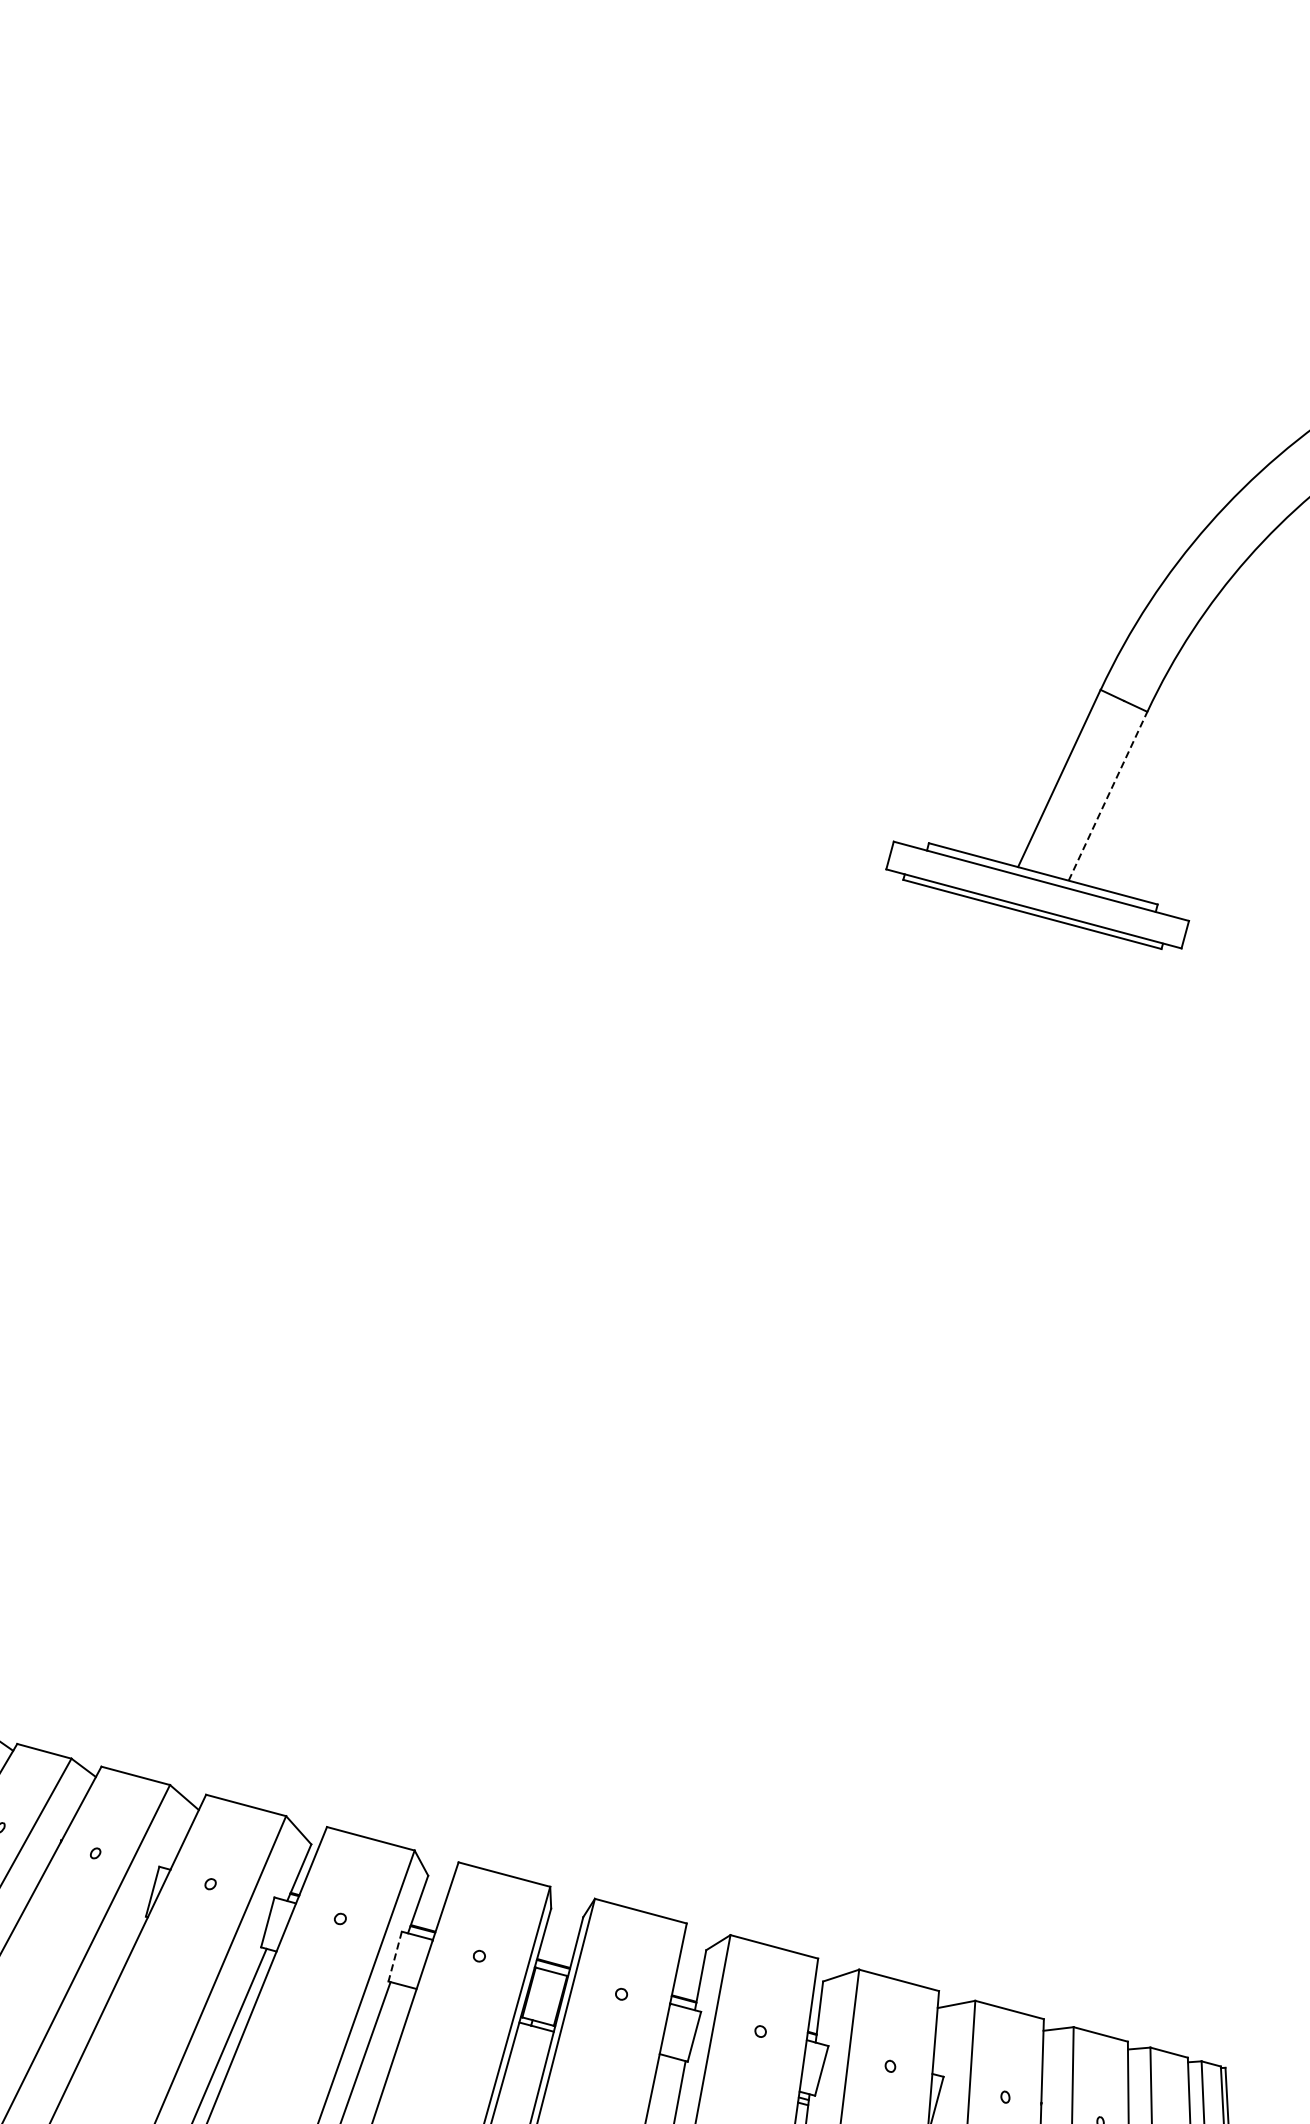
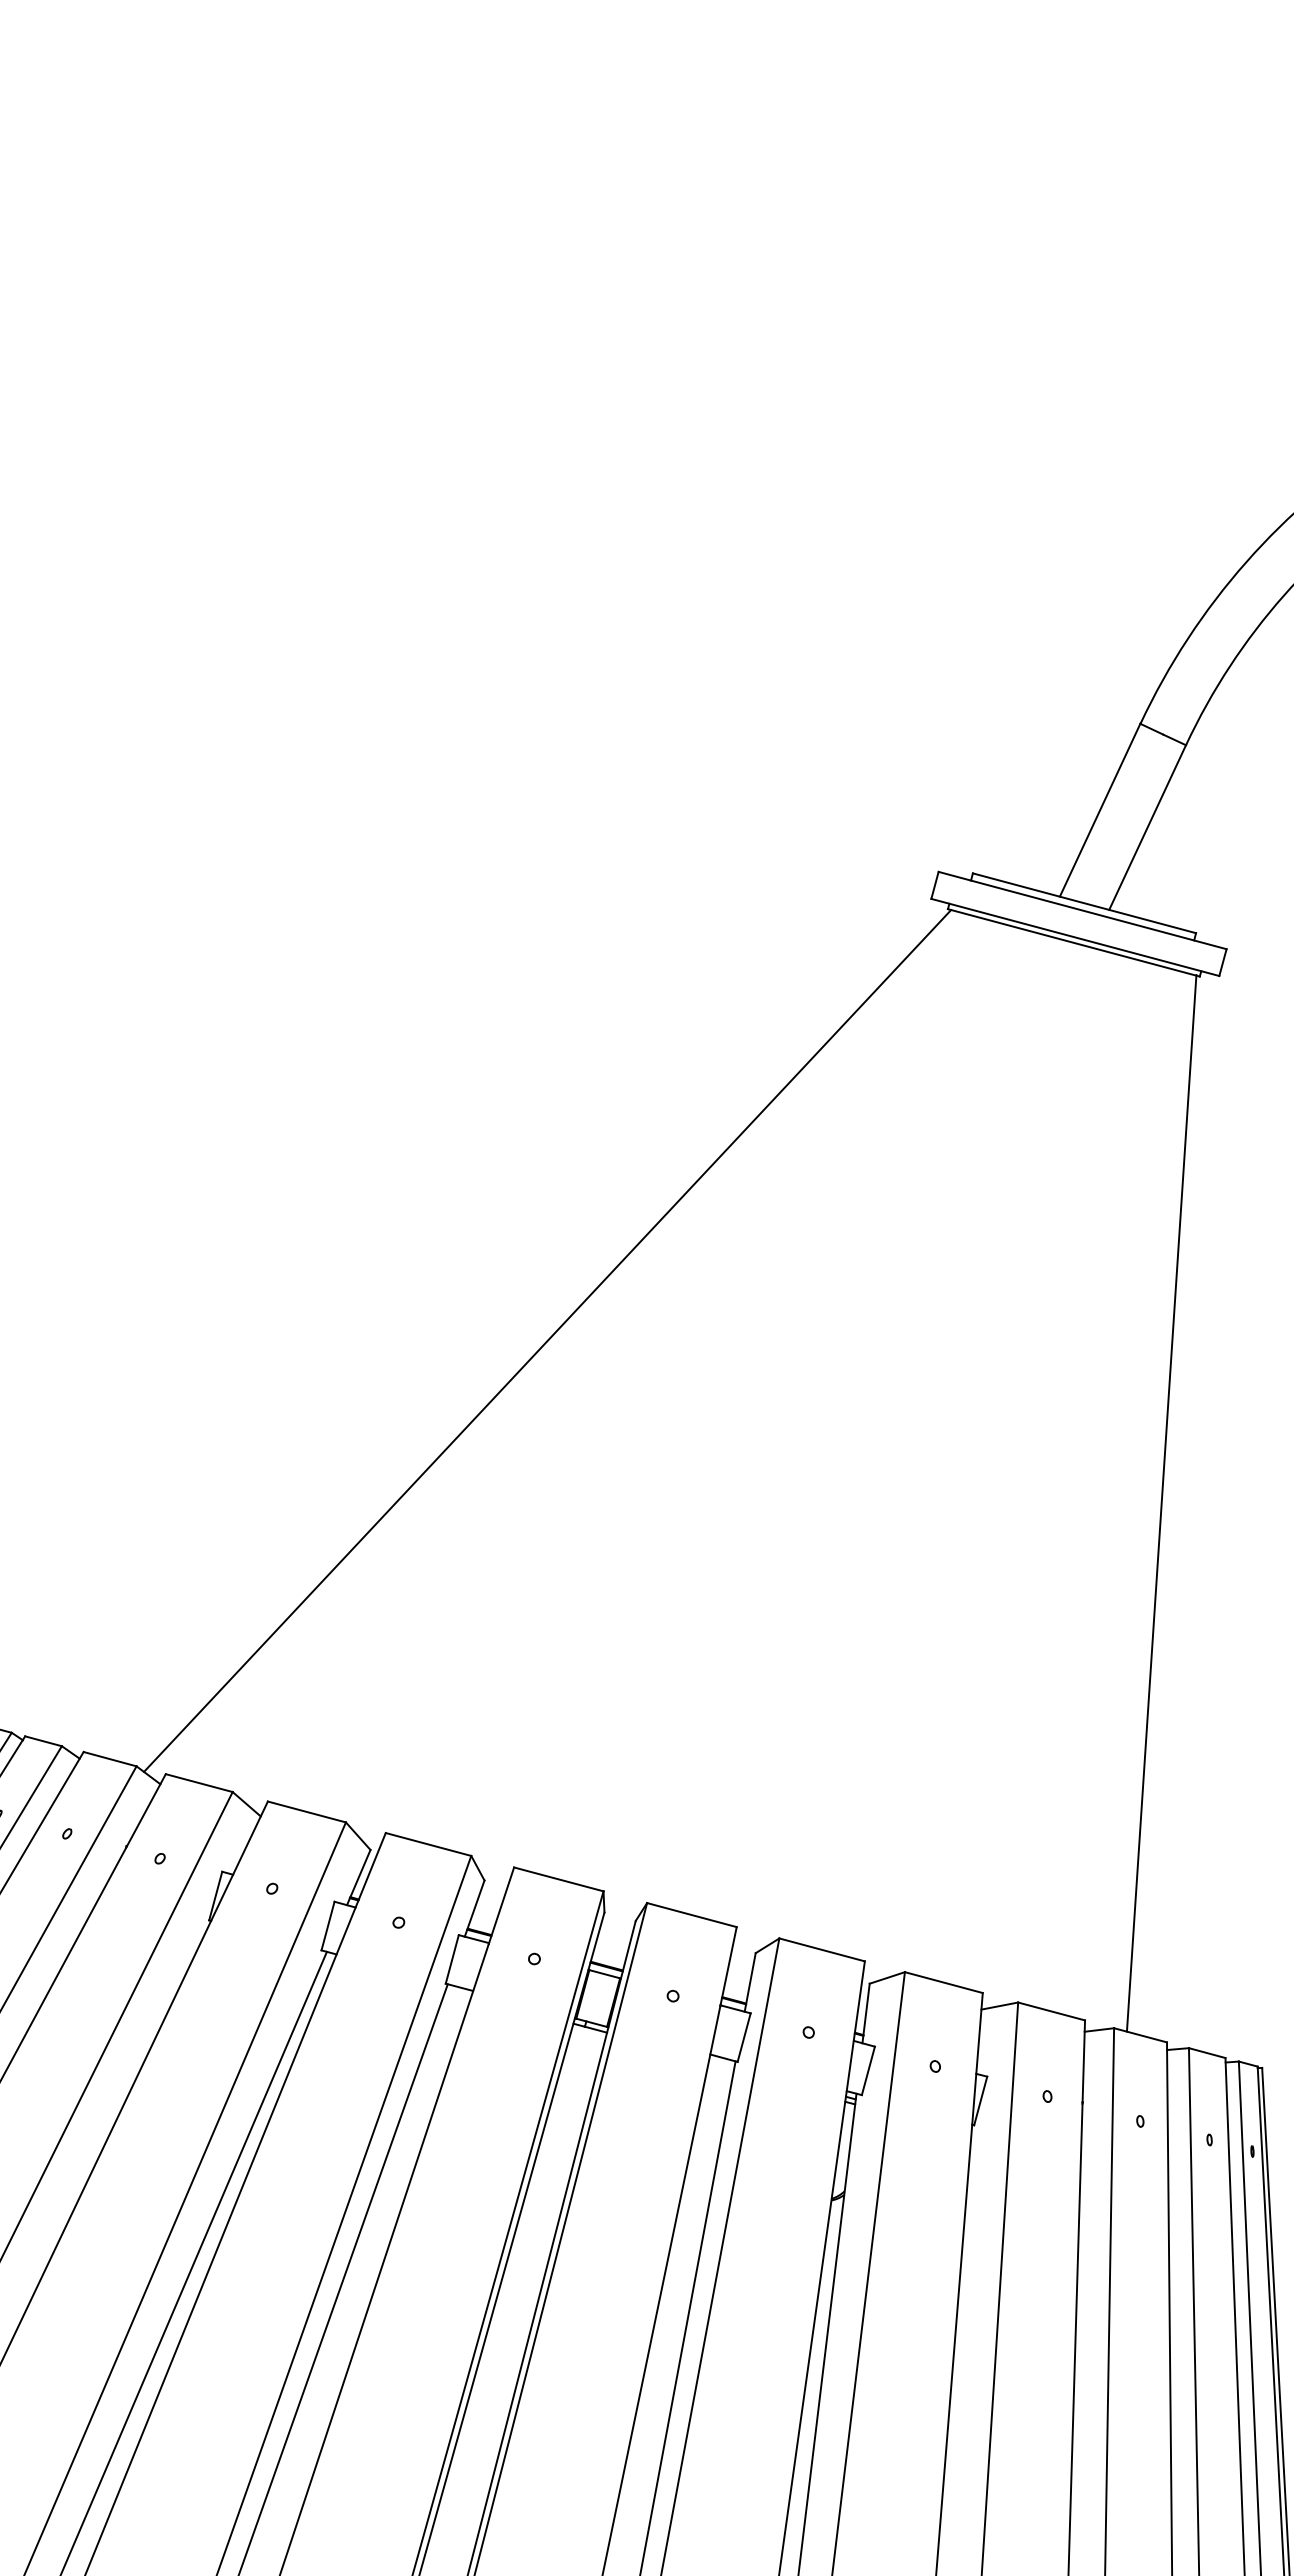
line: (1107, 796) -> (1147, 827), dashed -> solid
line: (492, 1322) -> (547, 1340), added
line: (1122, 1489) -> (1161, 1503), added
line: (395, 1956) -> (452, 1959), dashed -> solid

